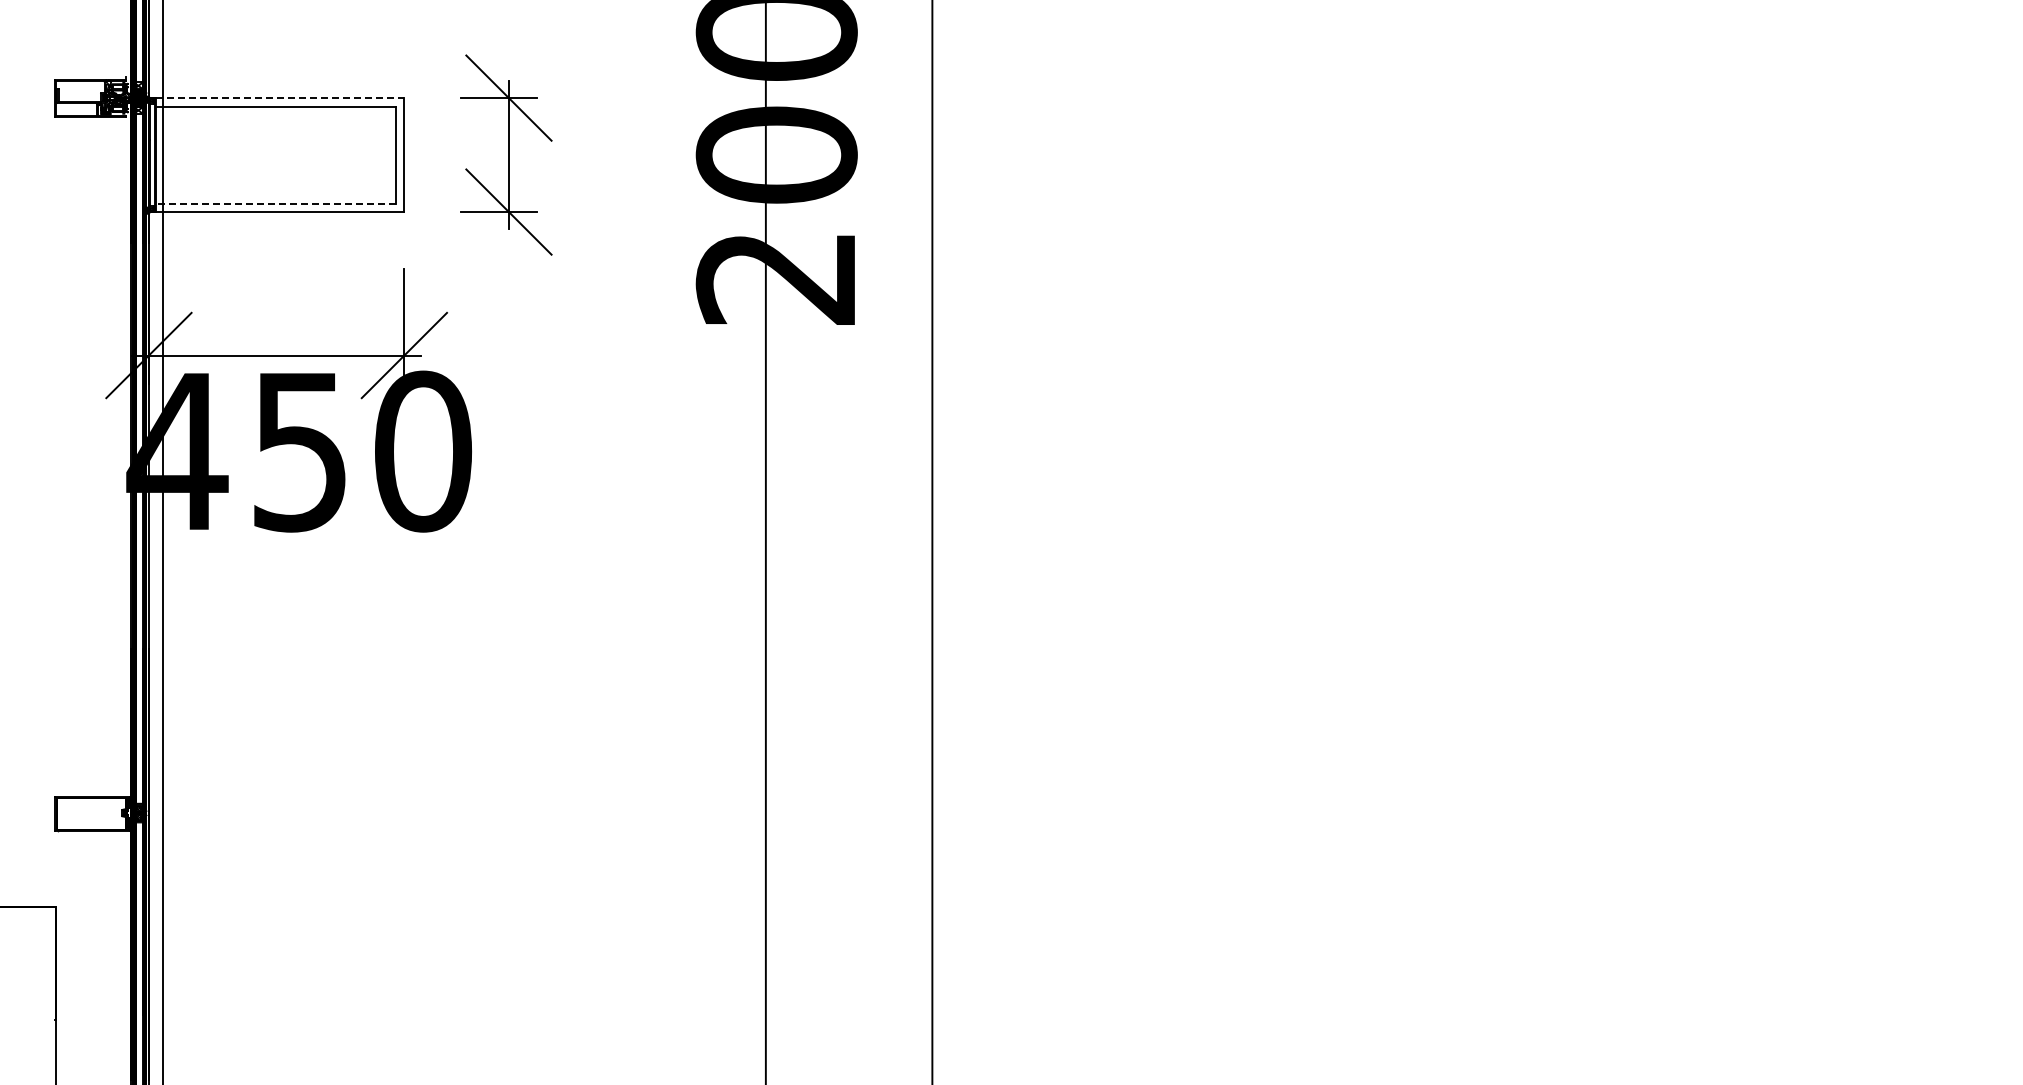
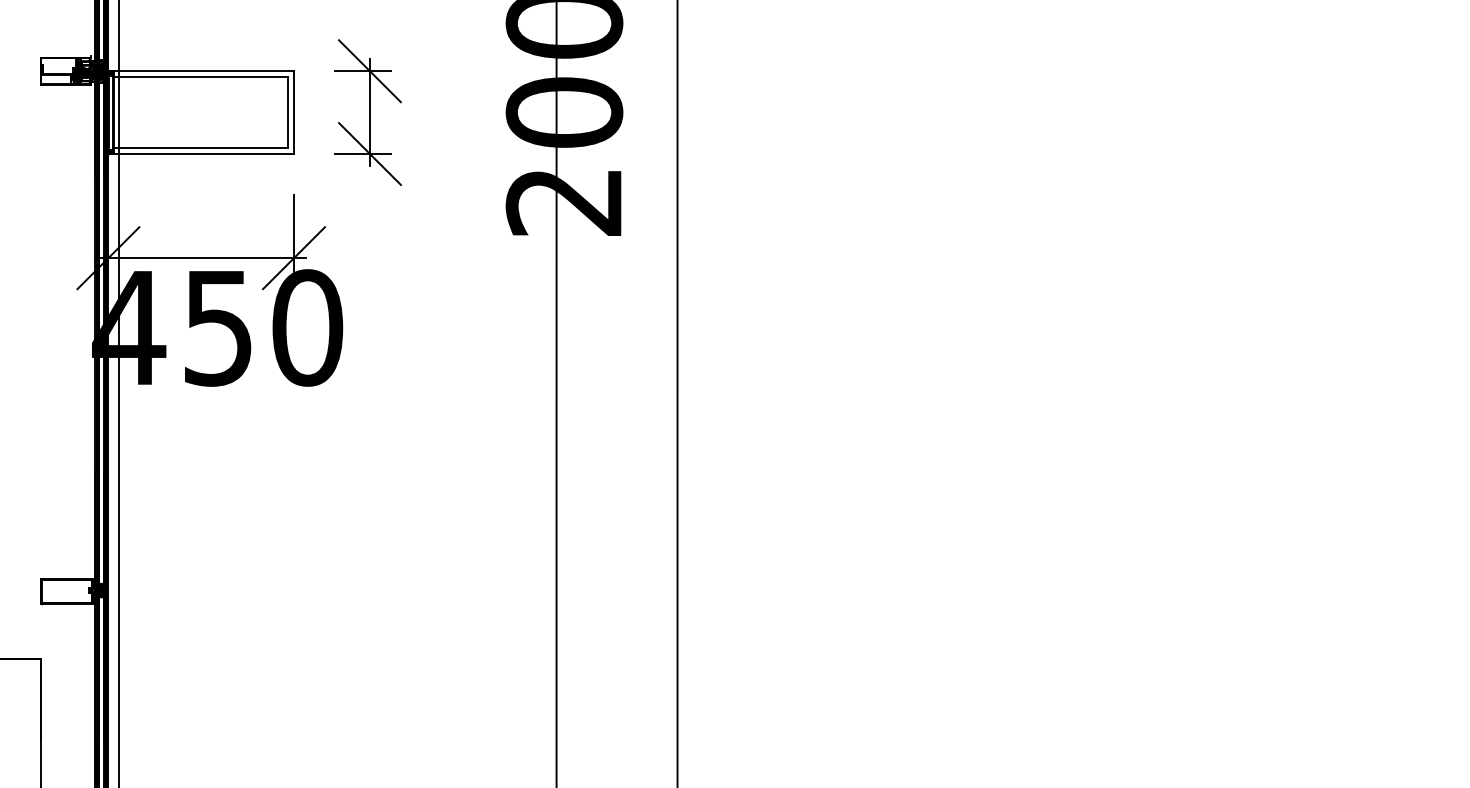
line: (280, 98) -> (204, 71), dashed -> solid
line: (276, 203) -> (201, 147), dashed -> solid

